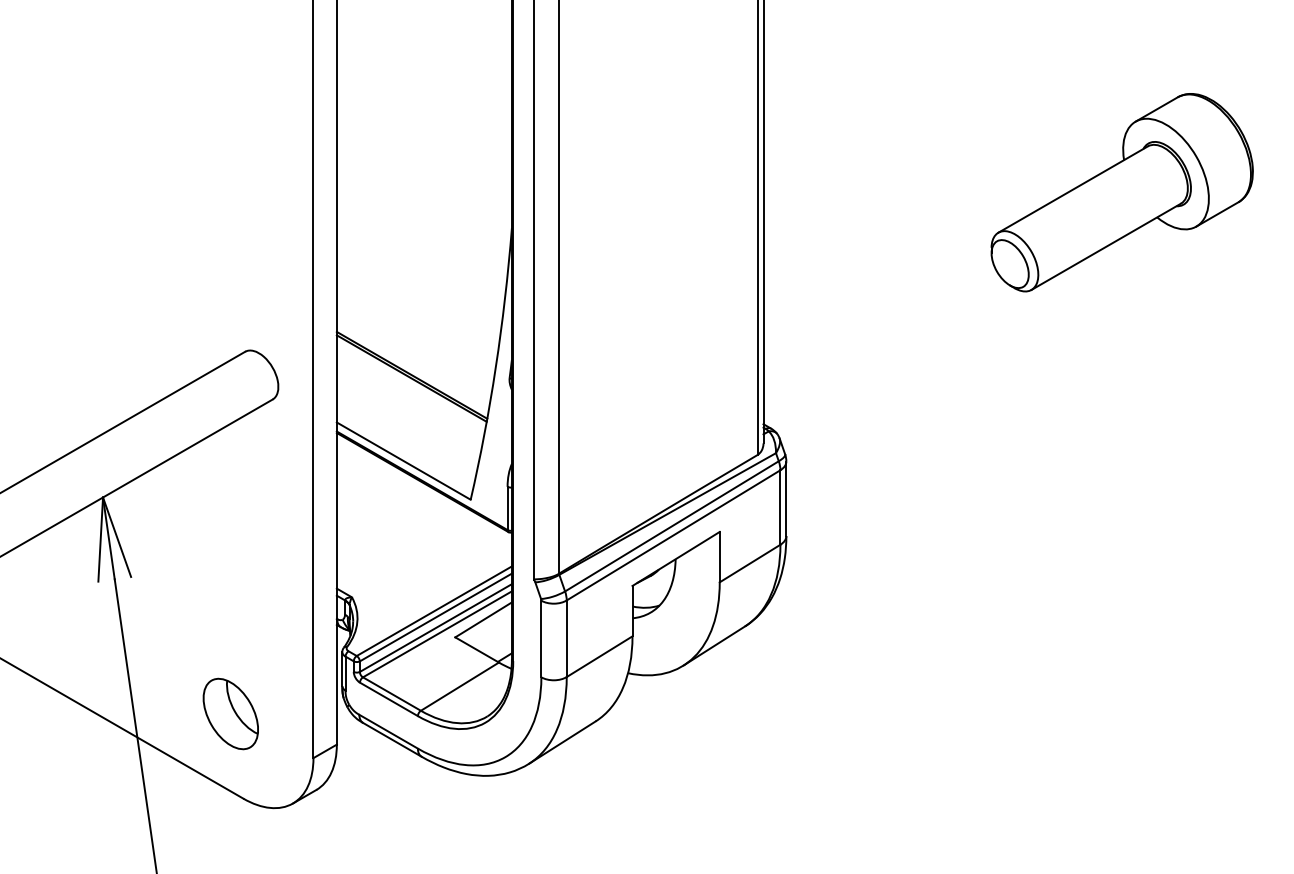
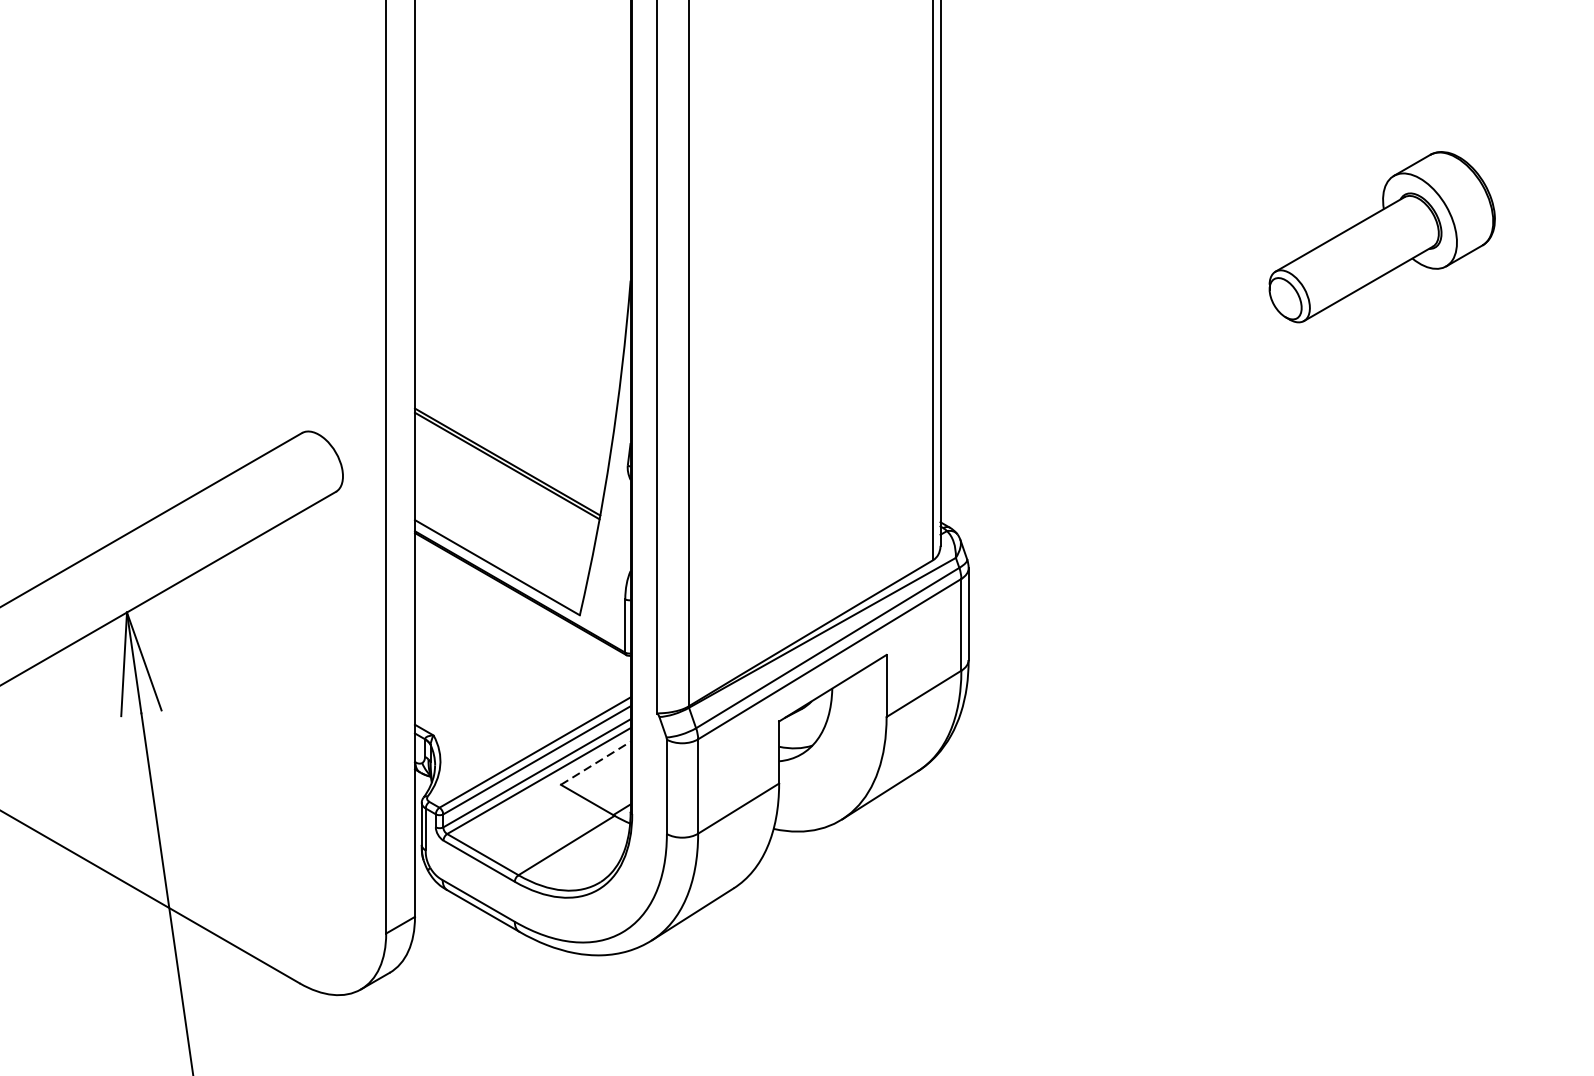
part: (1121, 192) -> (1381, 236), size x0.7
line: (484, 619) -> (596, 762), solid -> dashed
part: (230, 713) -> (283, 878), removed

